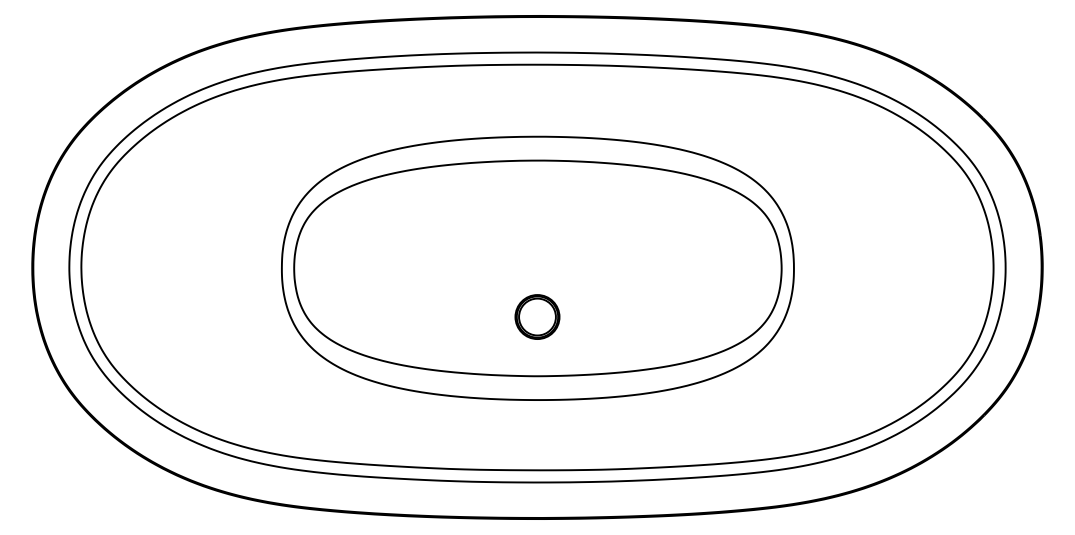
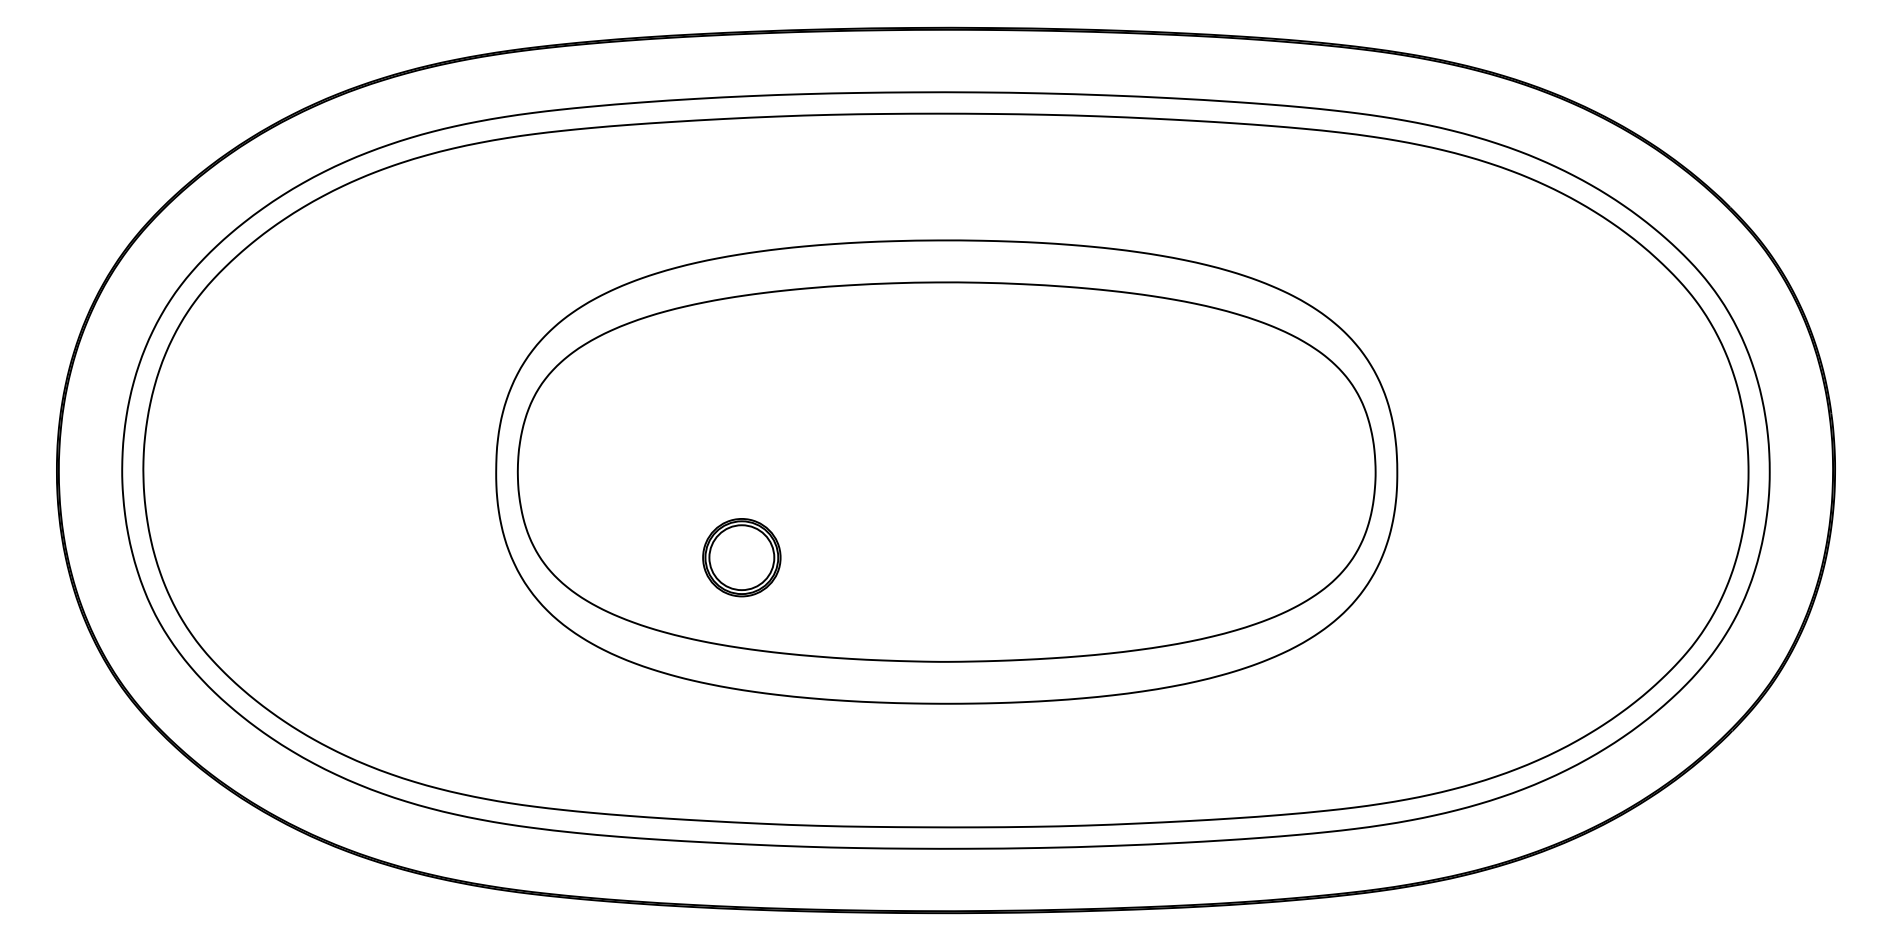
part: (537, 316) -> (741, 556), moved

